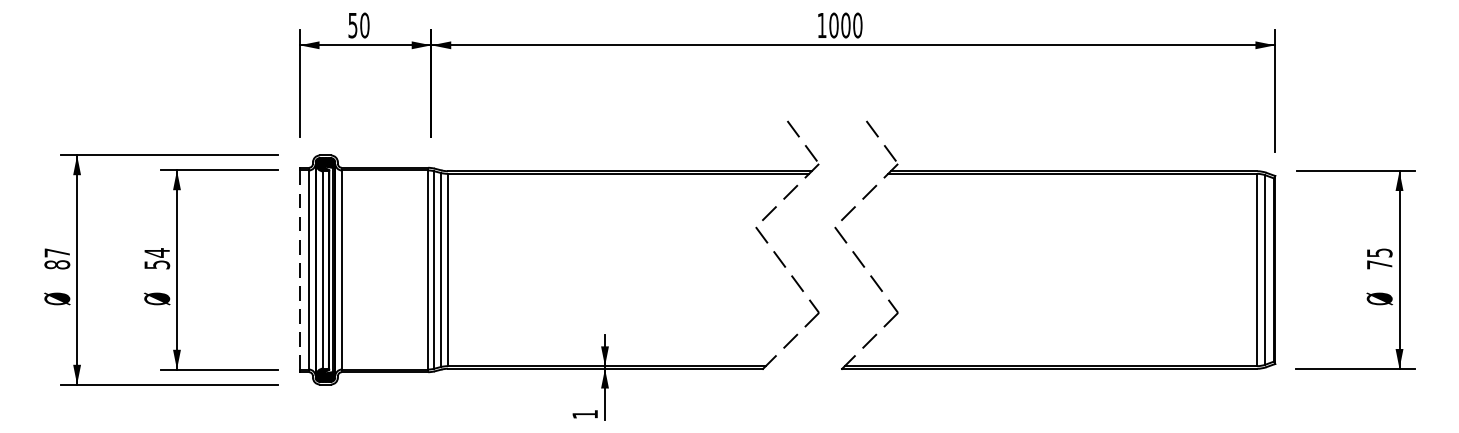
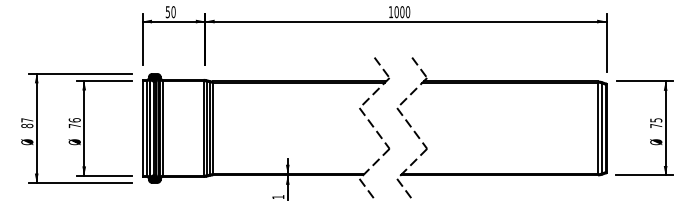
text: (156, 259) -> (74, 123), 54 -> 76
line: (299, 270) -> (142, 128), dashed -> solid
line: (770, 396) -> (366, 188), added
line: (850, 396) -> (404, 188), added

